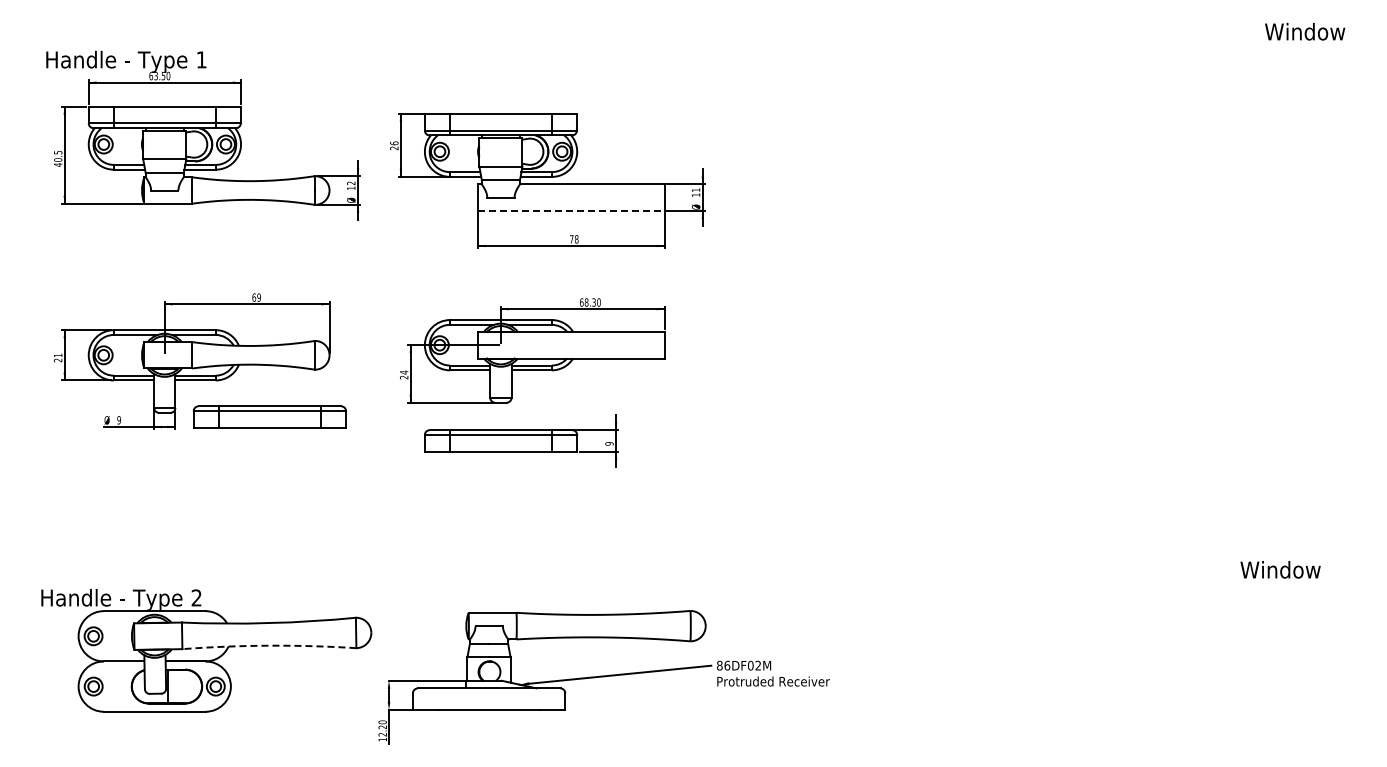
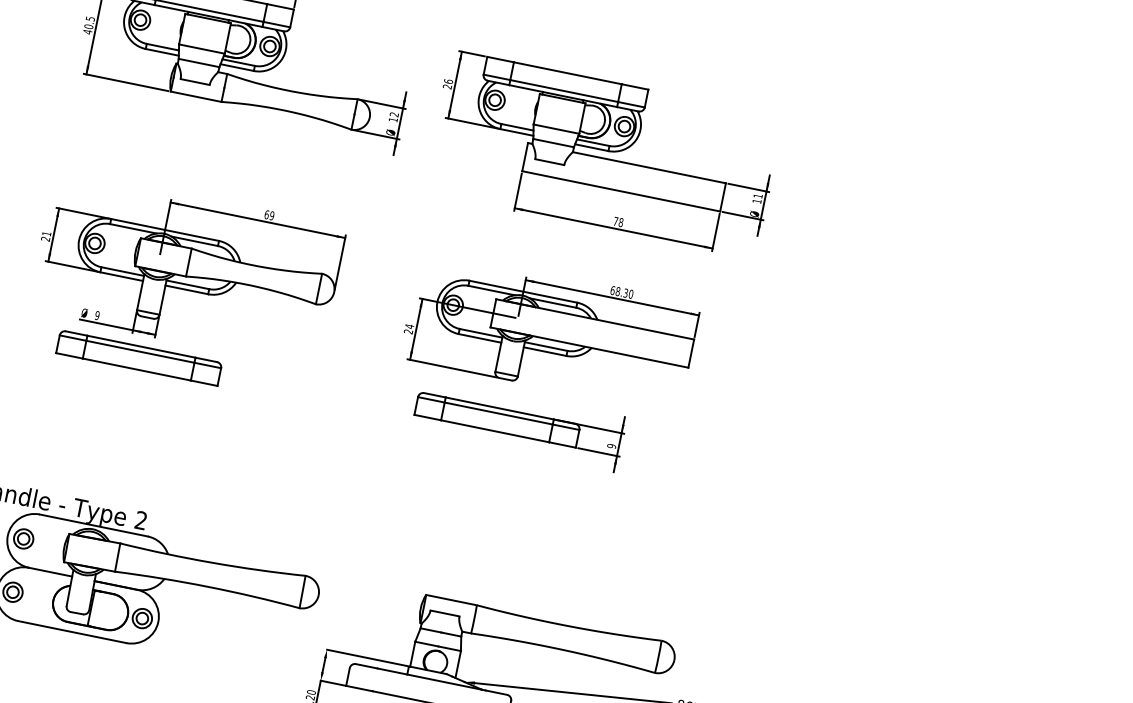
line: (571, 211) -> (621, 191), dashed -> solid
part: (269, 416) -> (138, 357), moved
arc: (269, 645) -> (208, 586), dashed -> solid

